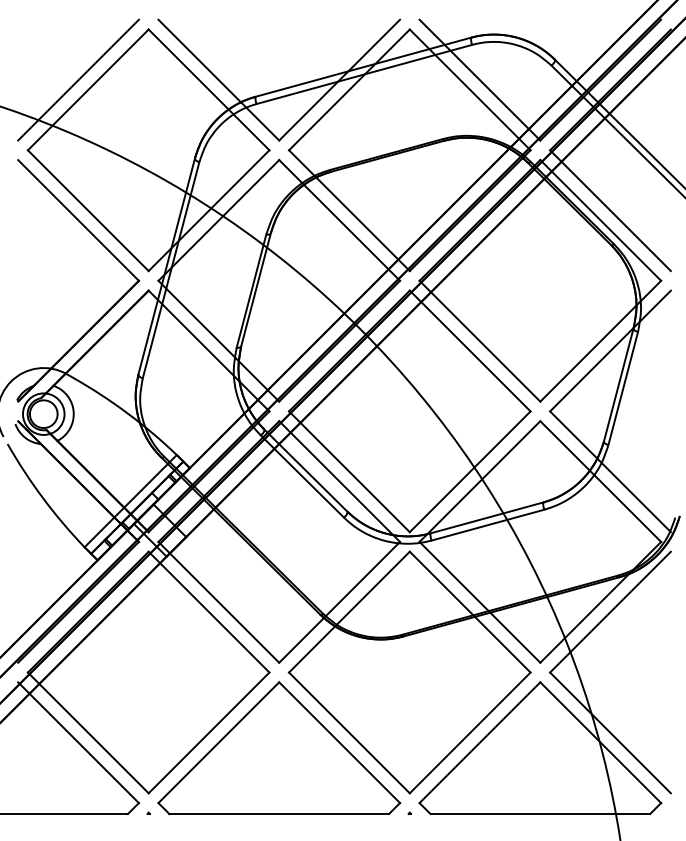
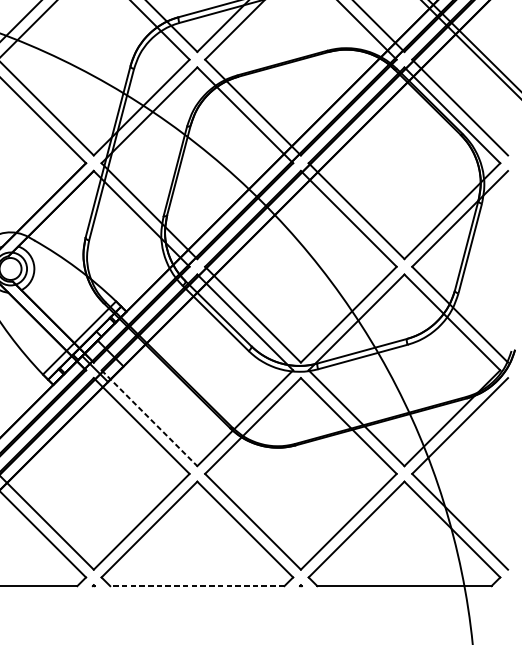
line: (219, 602) -> (149, 418), solid -> dashed
line: (279, 814) -> (197, 586), solid -> dashed

